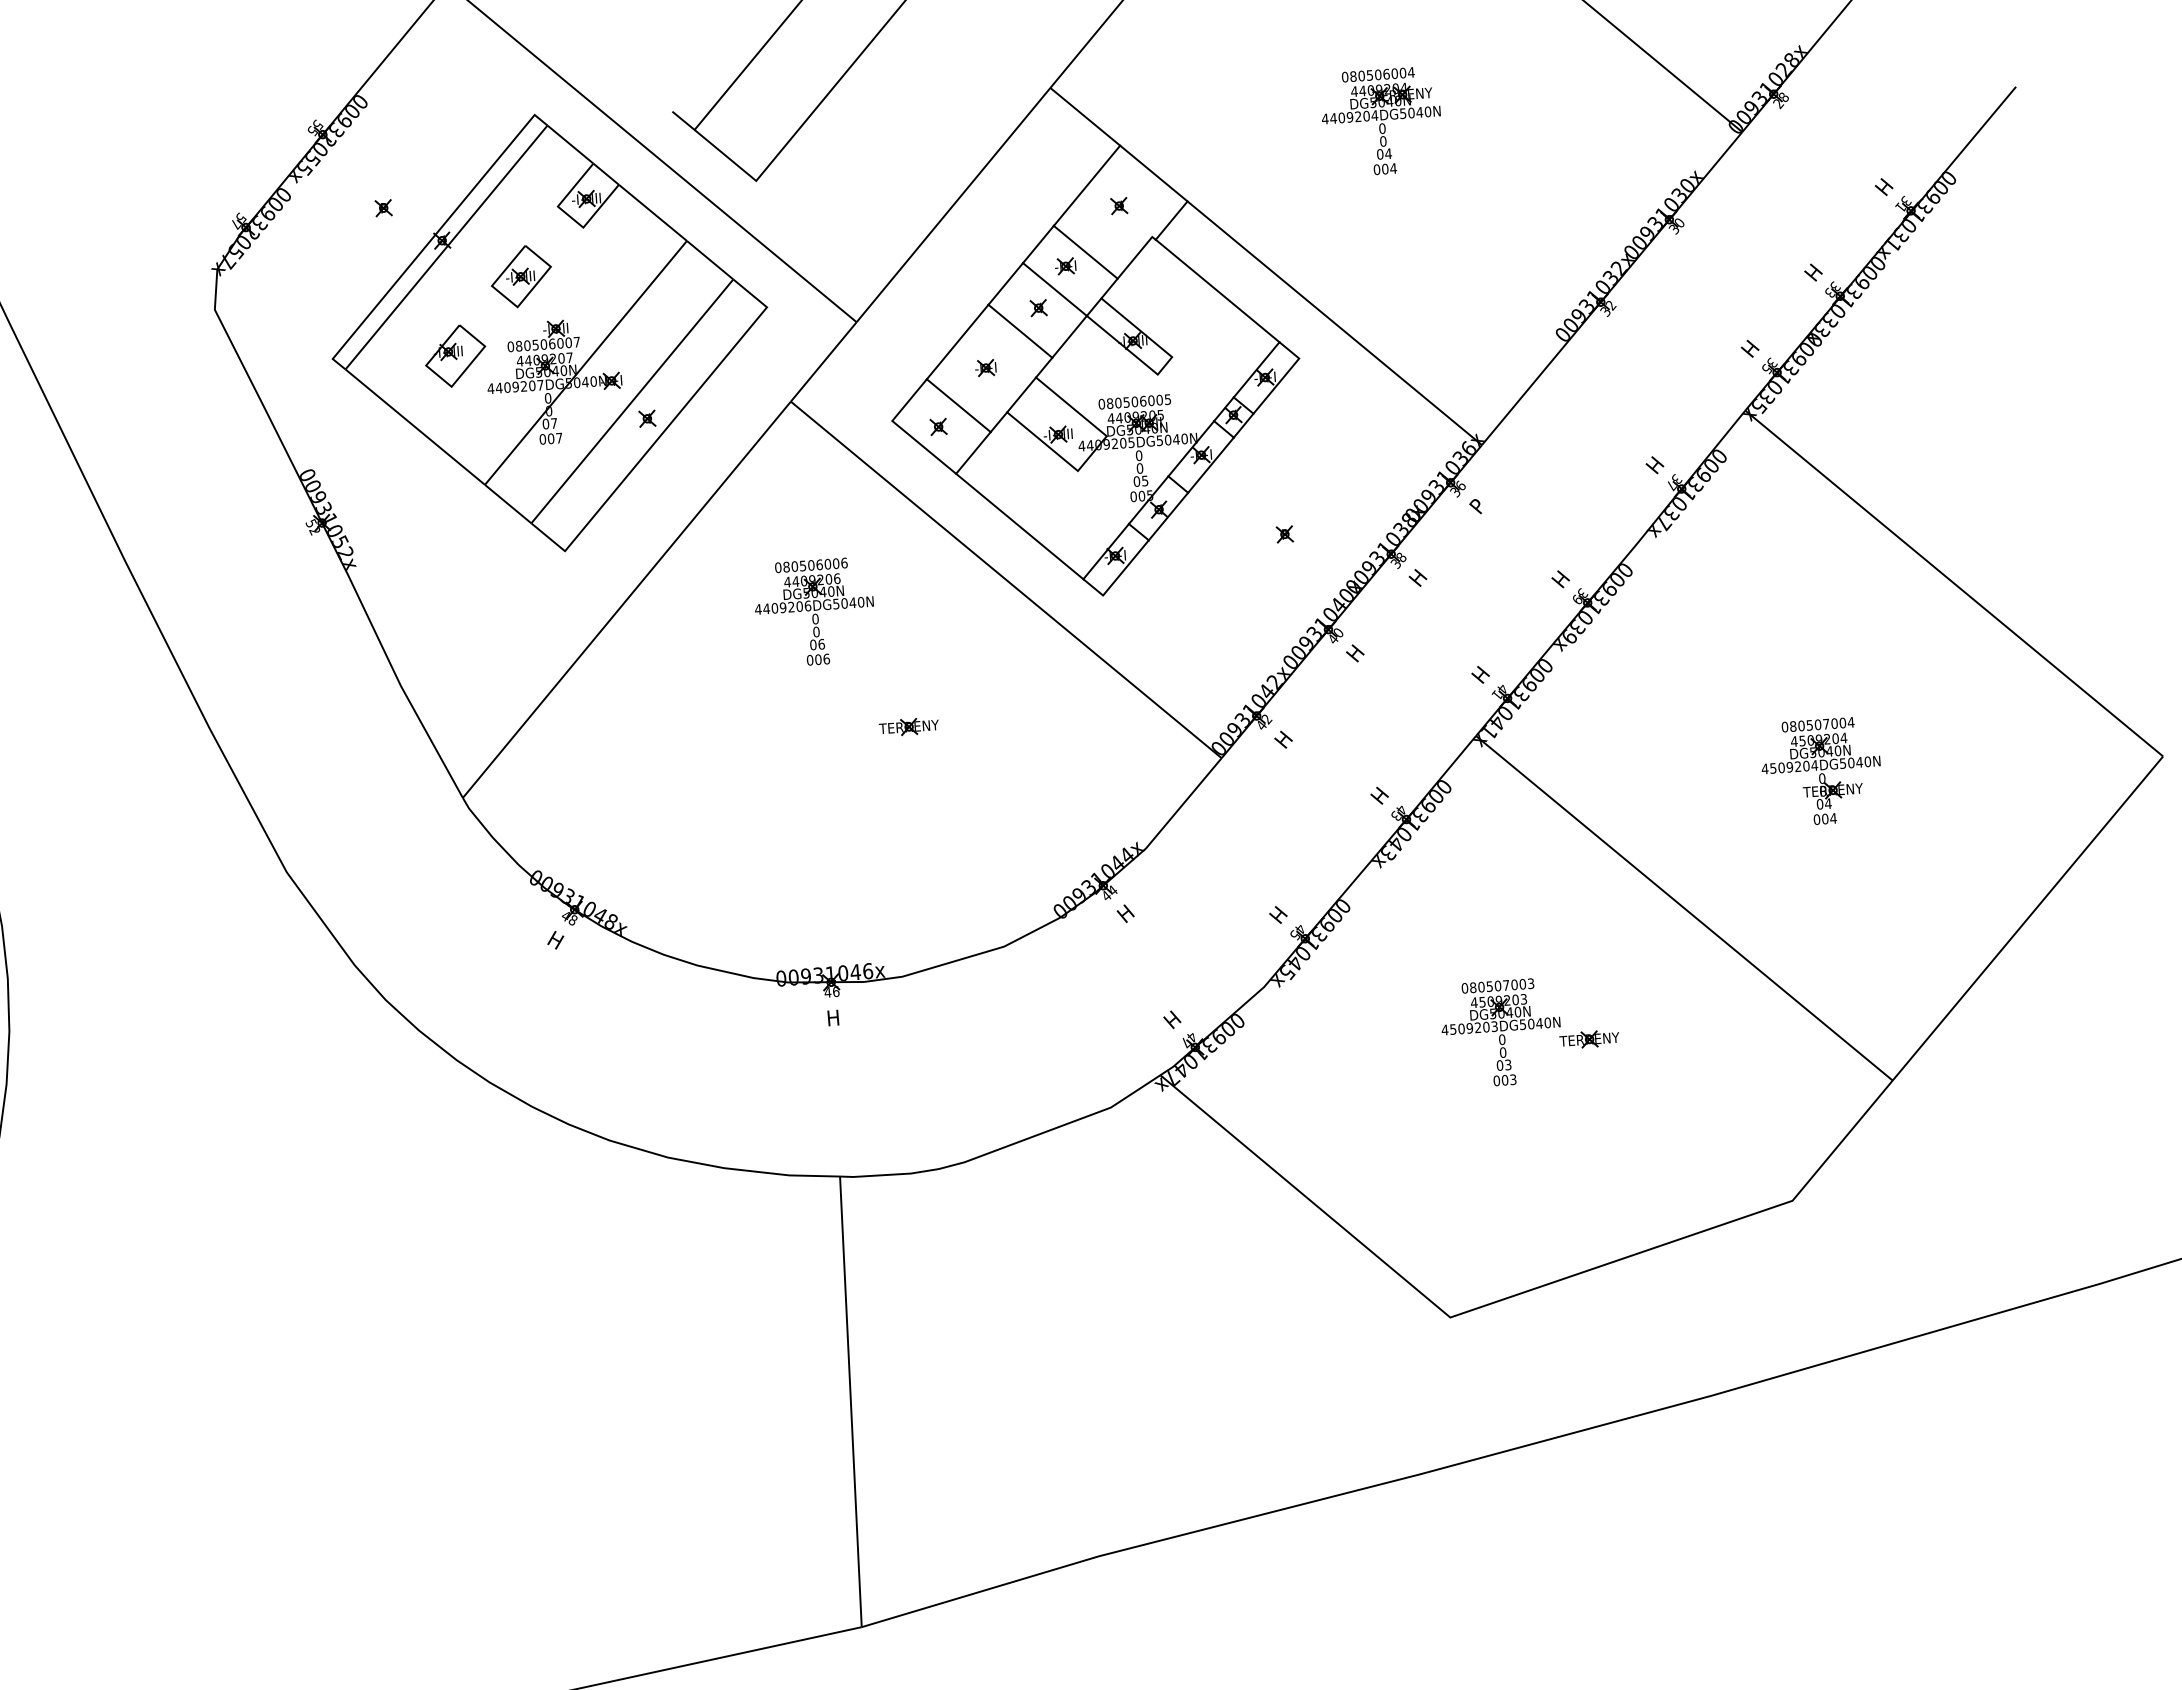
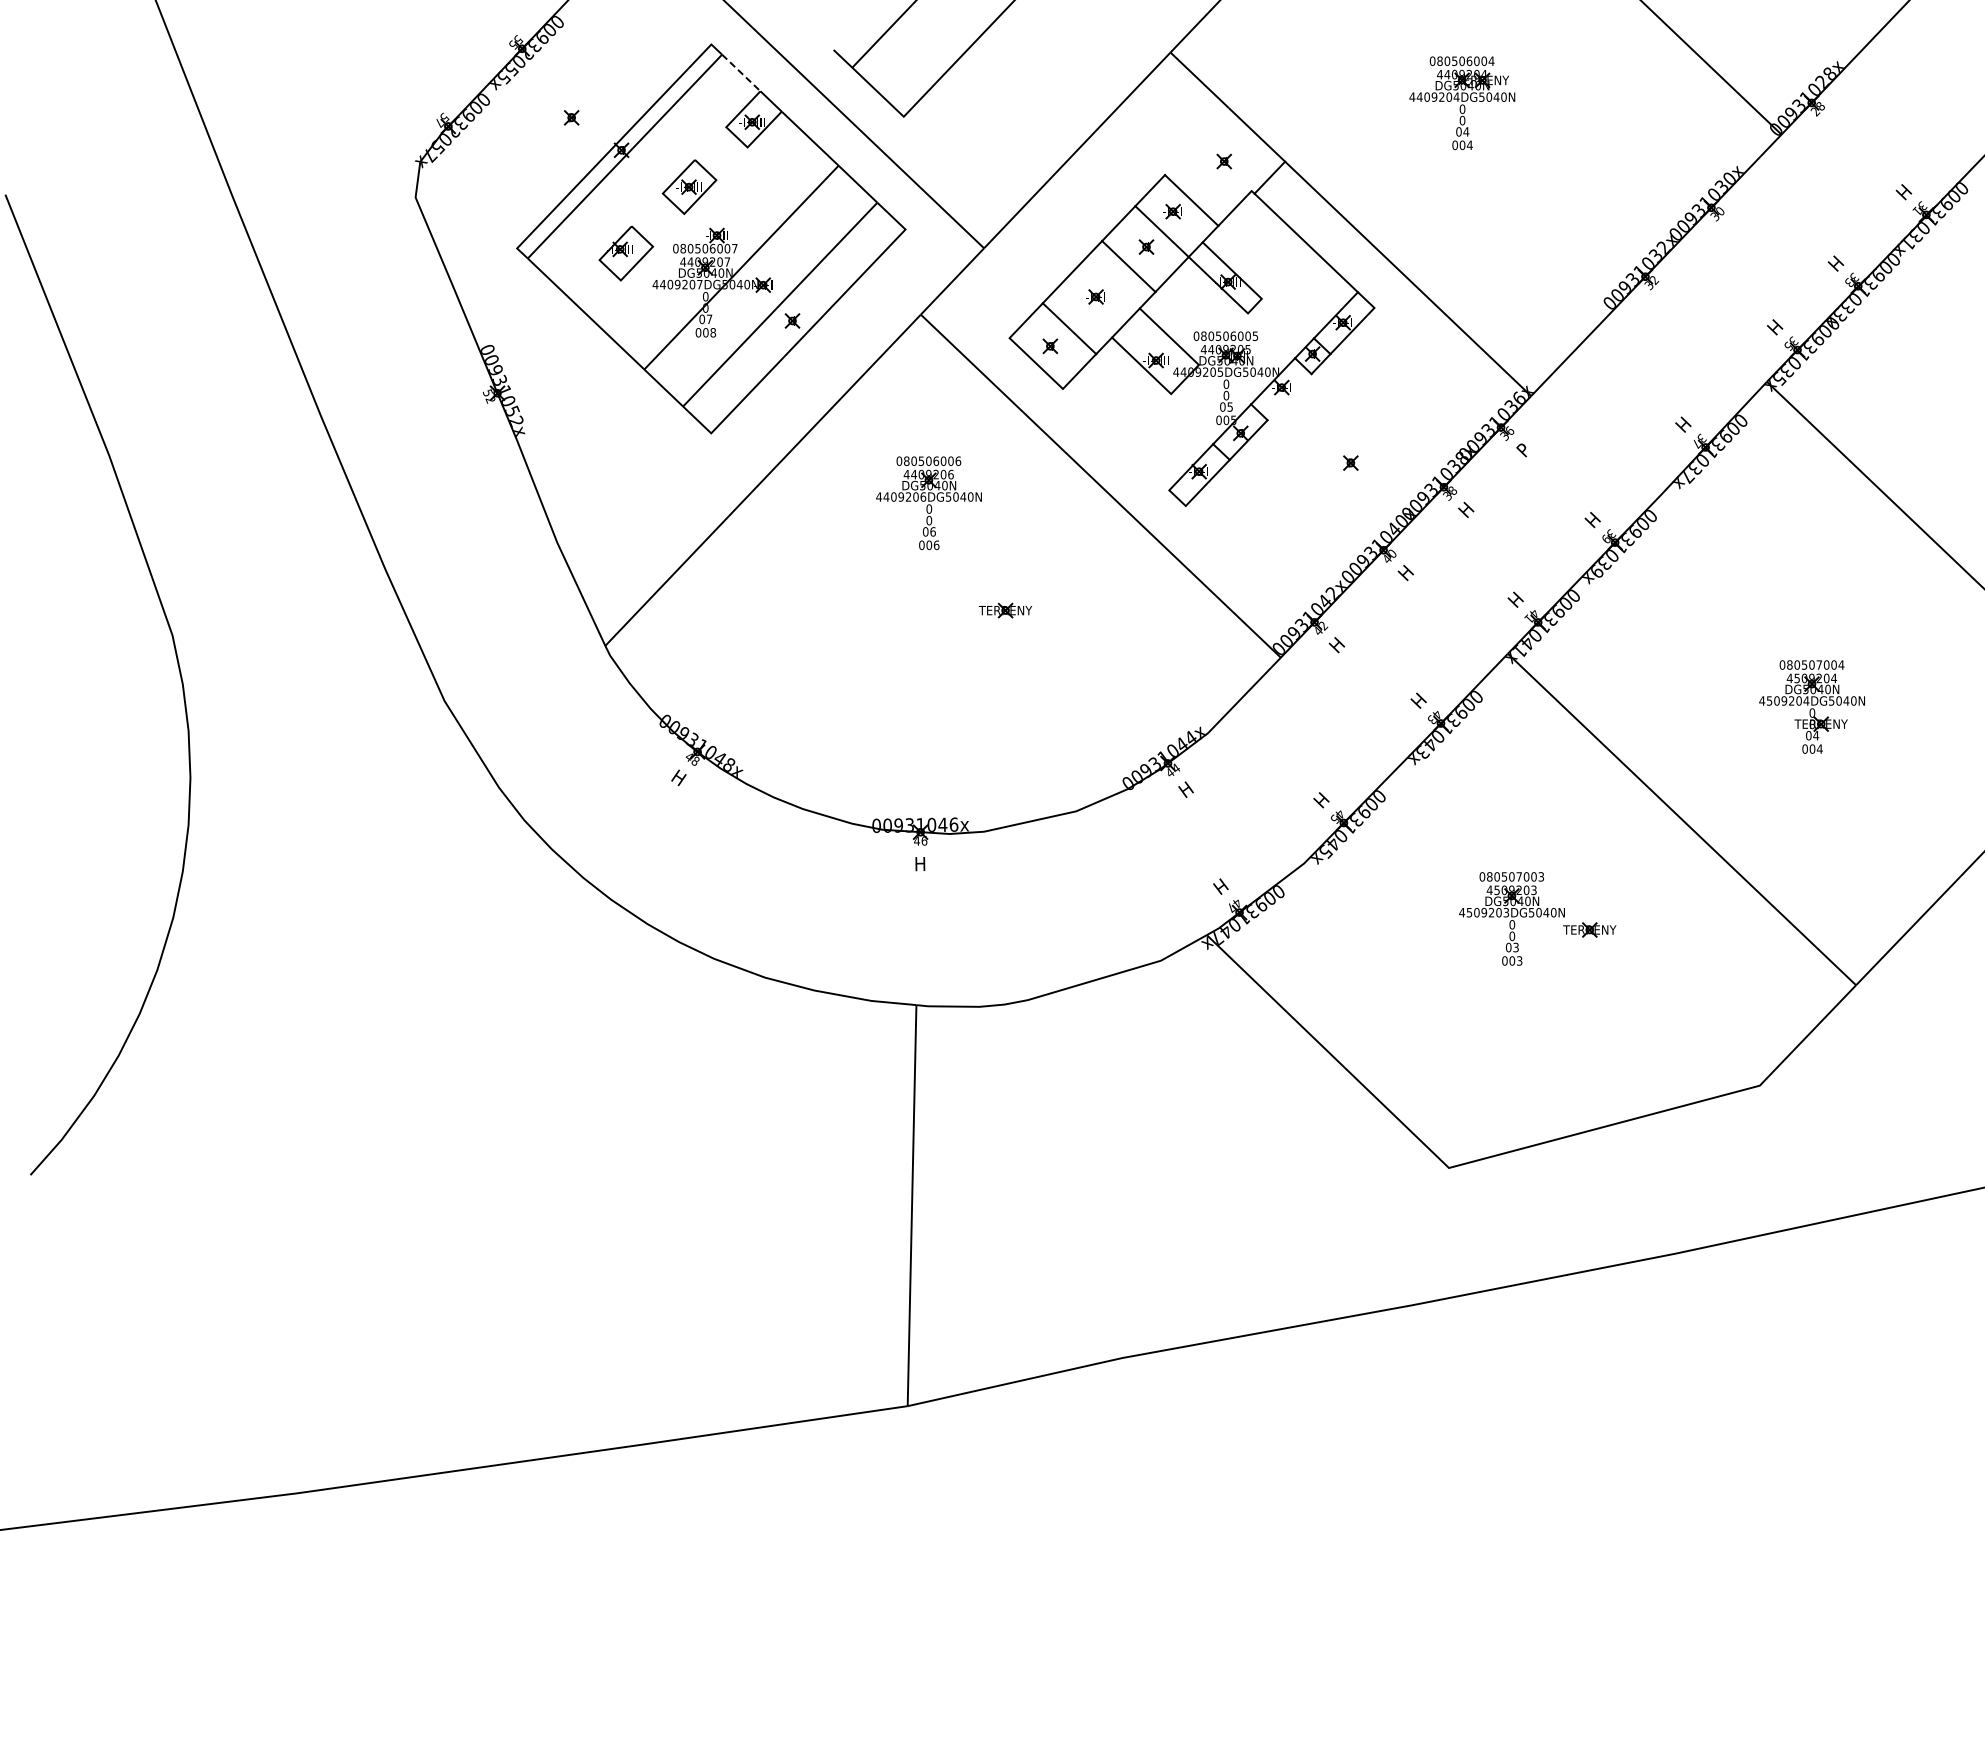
line: (570, 144) -> (741, 72), solid -> dashed
line: (1086, 185) -> (1196, 141), removed
text: (559, 437) -> (713, 332), 007 -> 008
line: (1210, 465) -> (1289, 397), removed
line: (1019, 526) -> (1115, 439), removed

